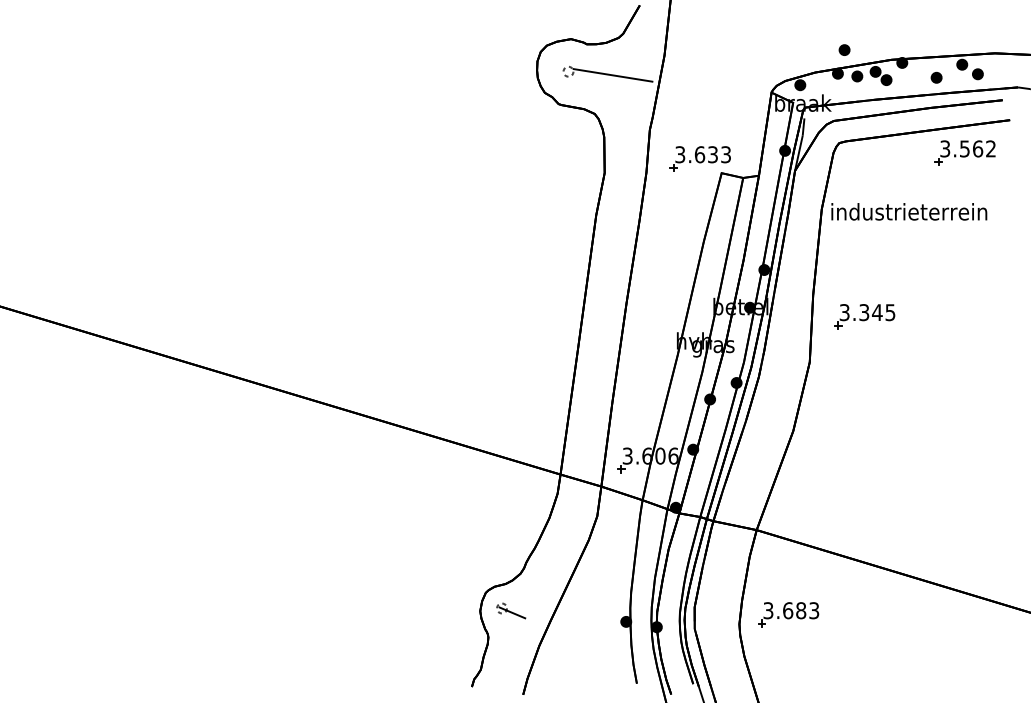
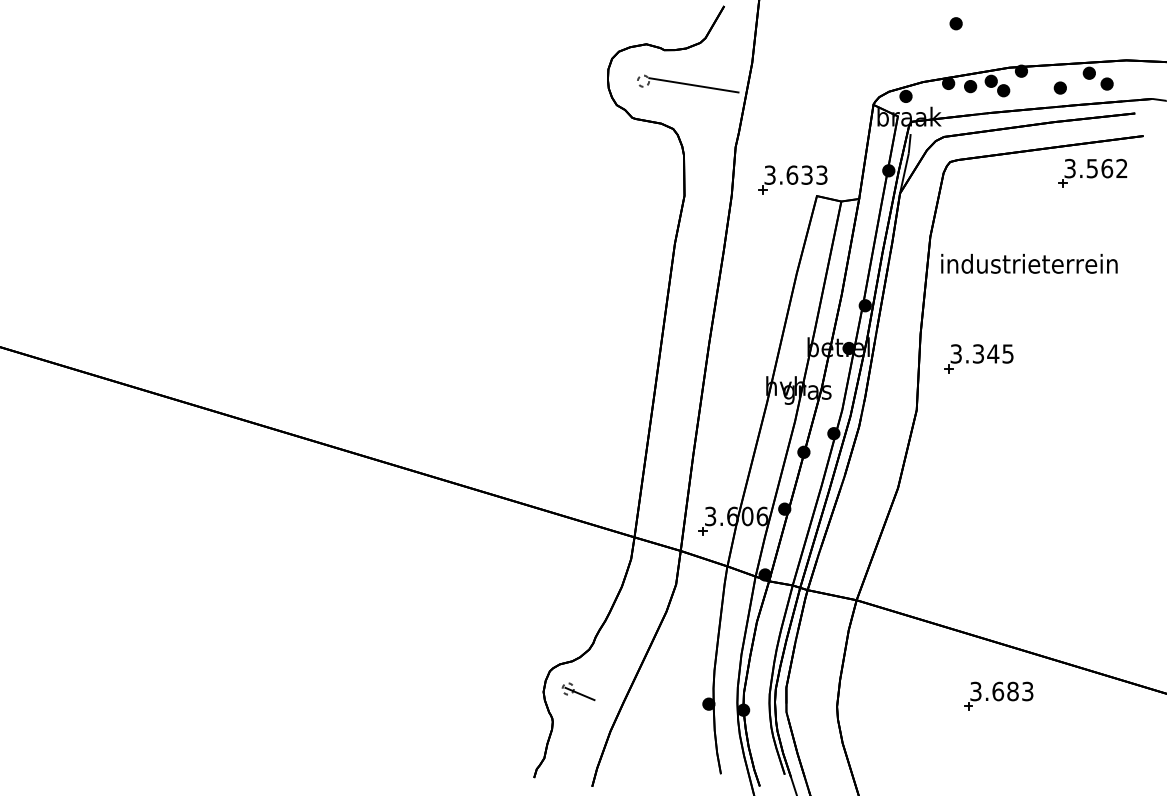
part: (844, 49) -> (955, 23), moved
text: (909, 211) -> (1029, 263), moved
part: (788, 614) -> (998, 695), moved

